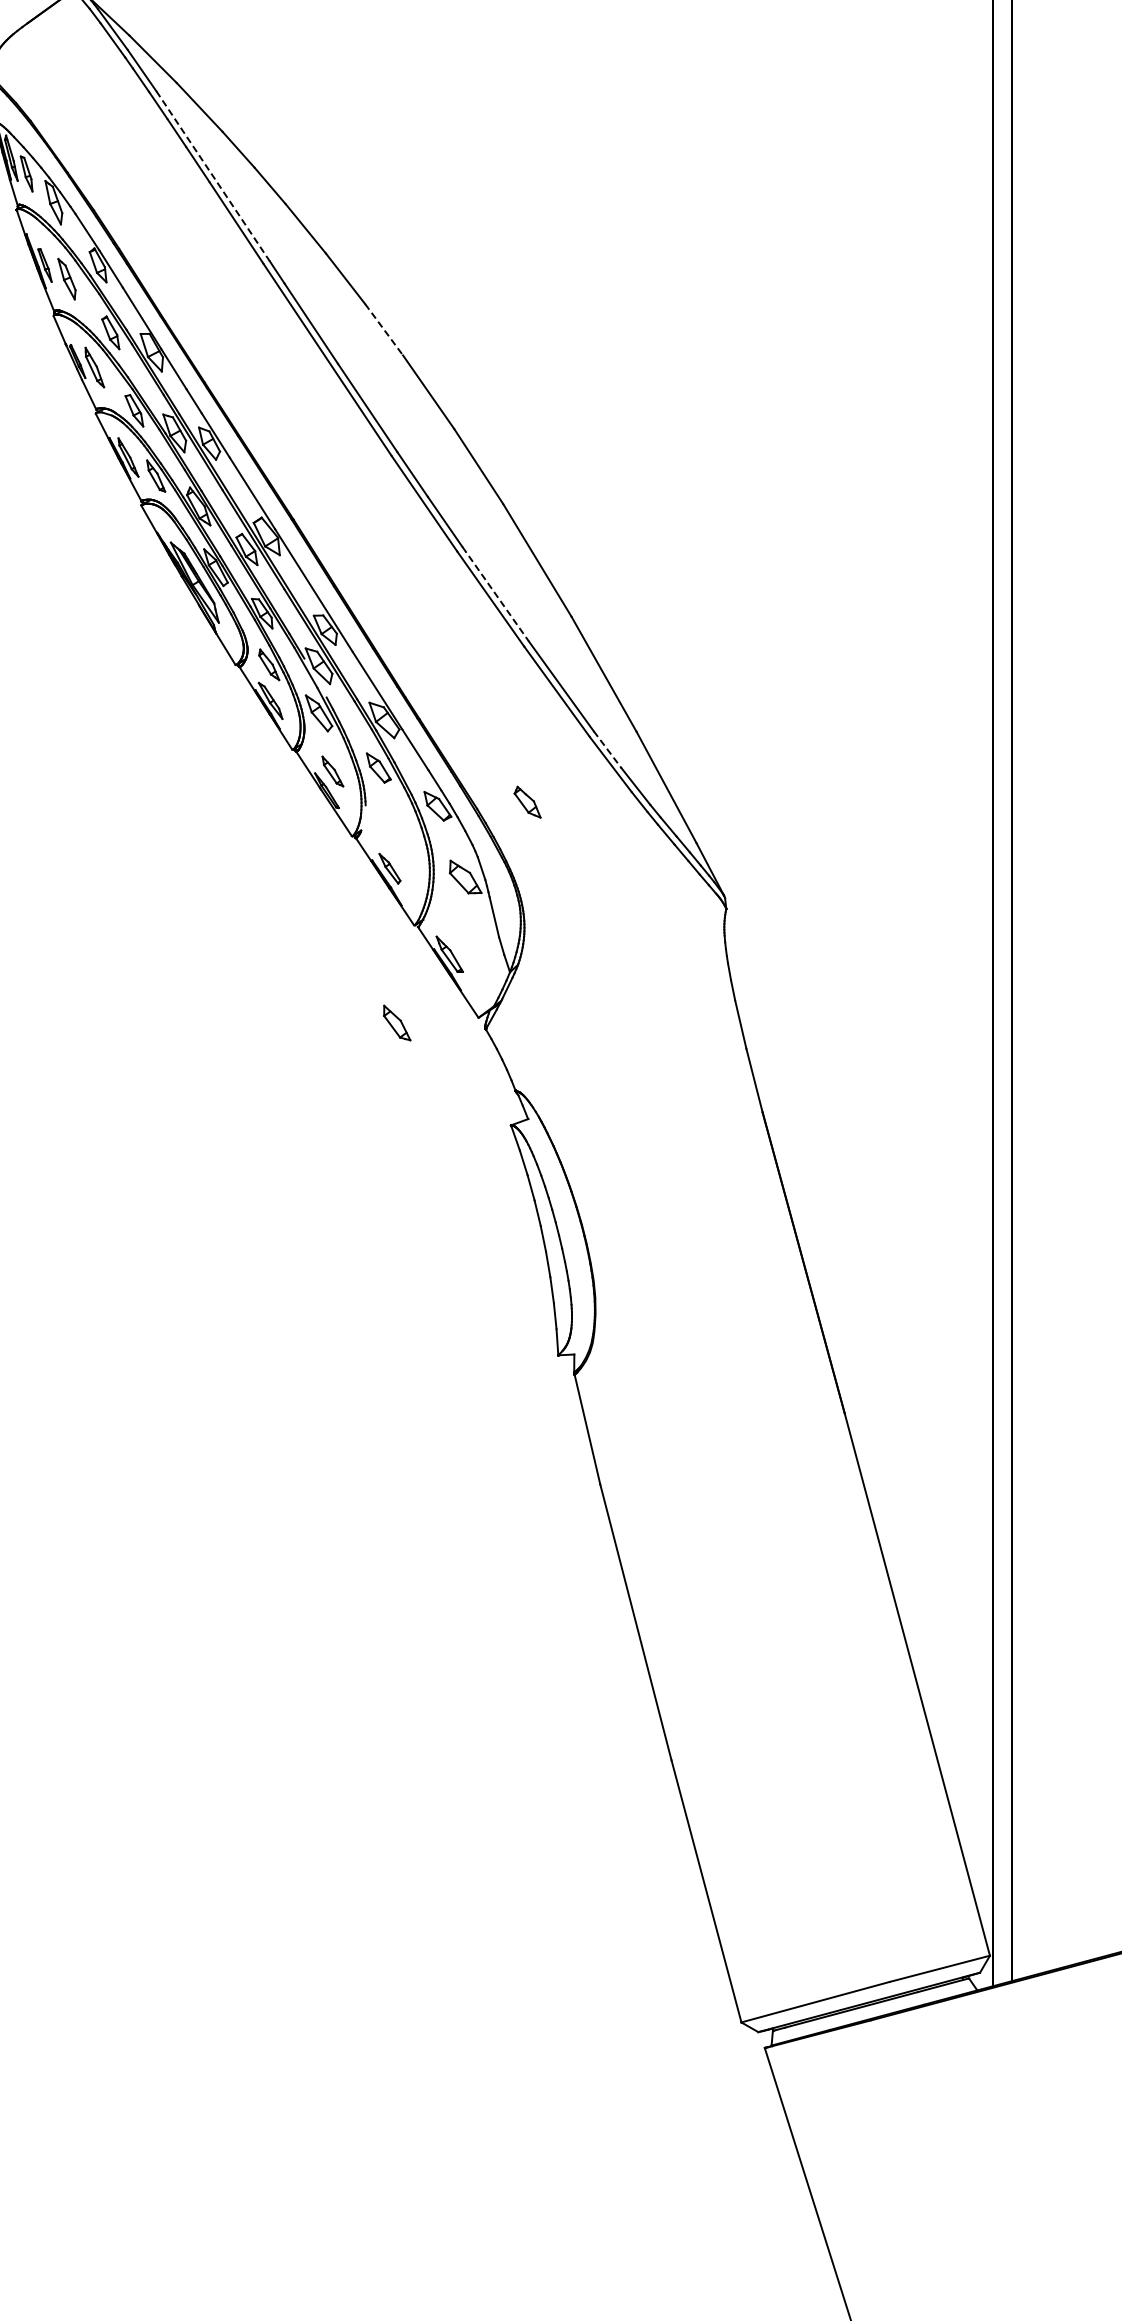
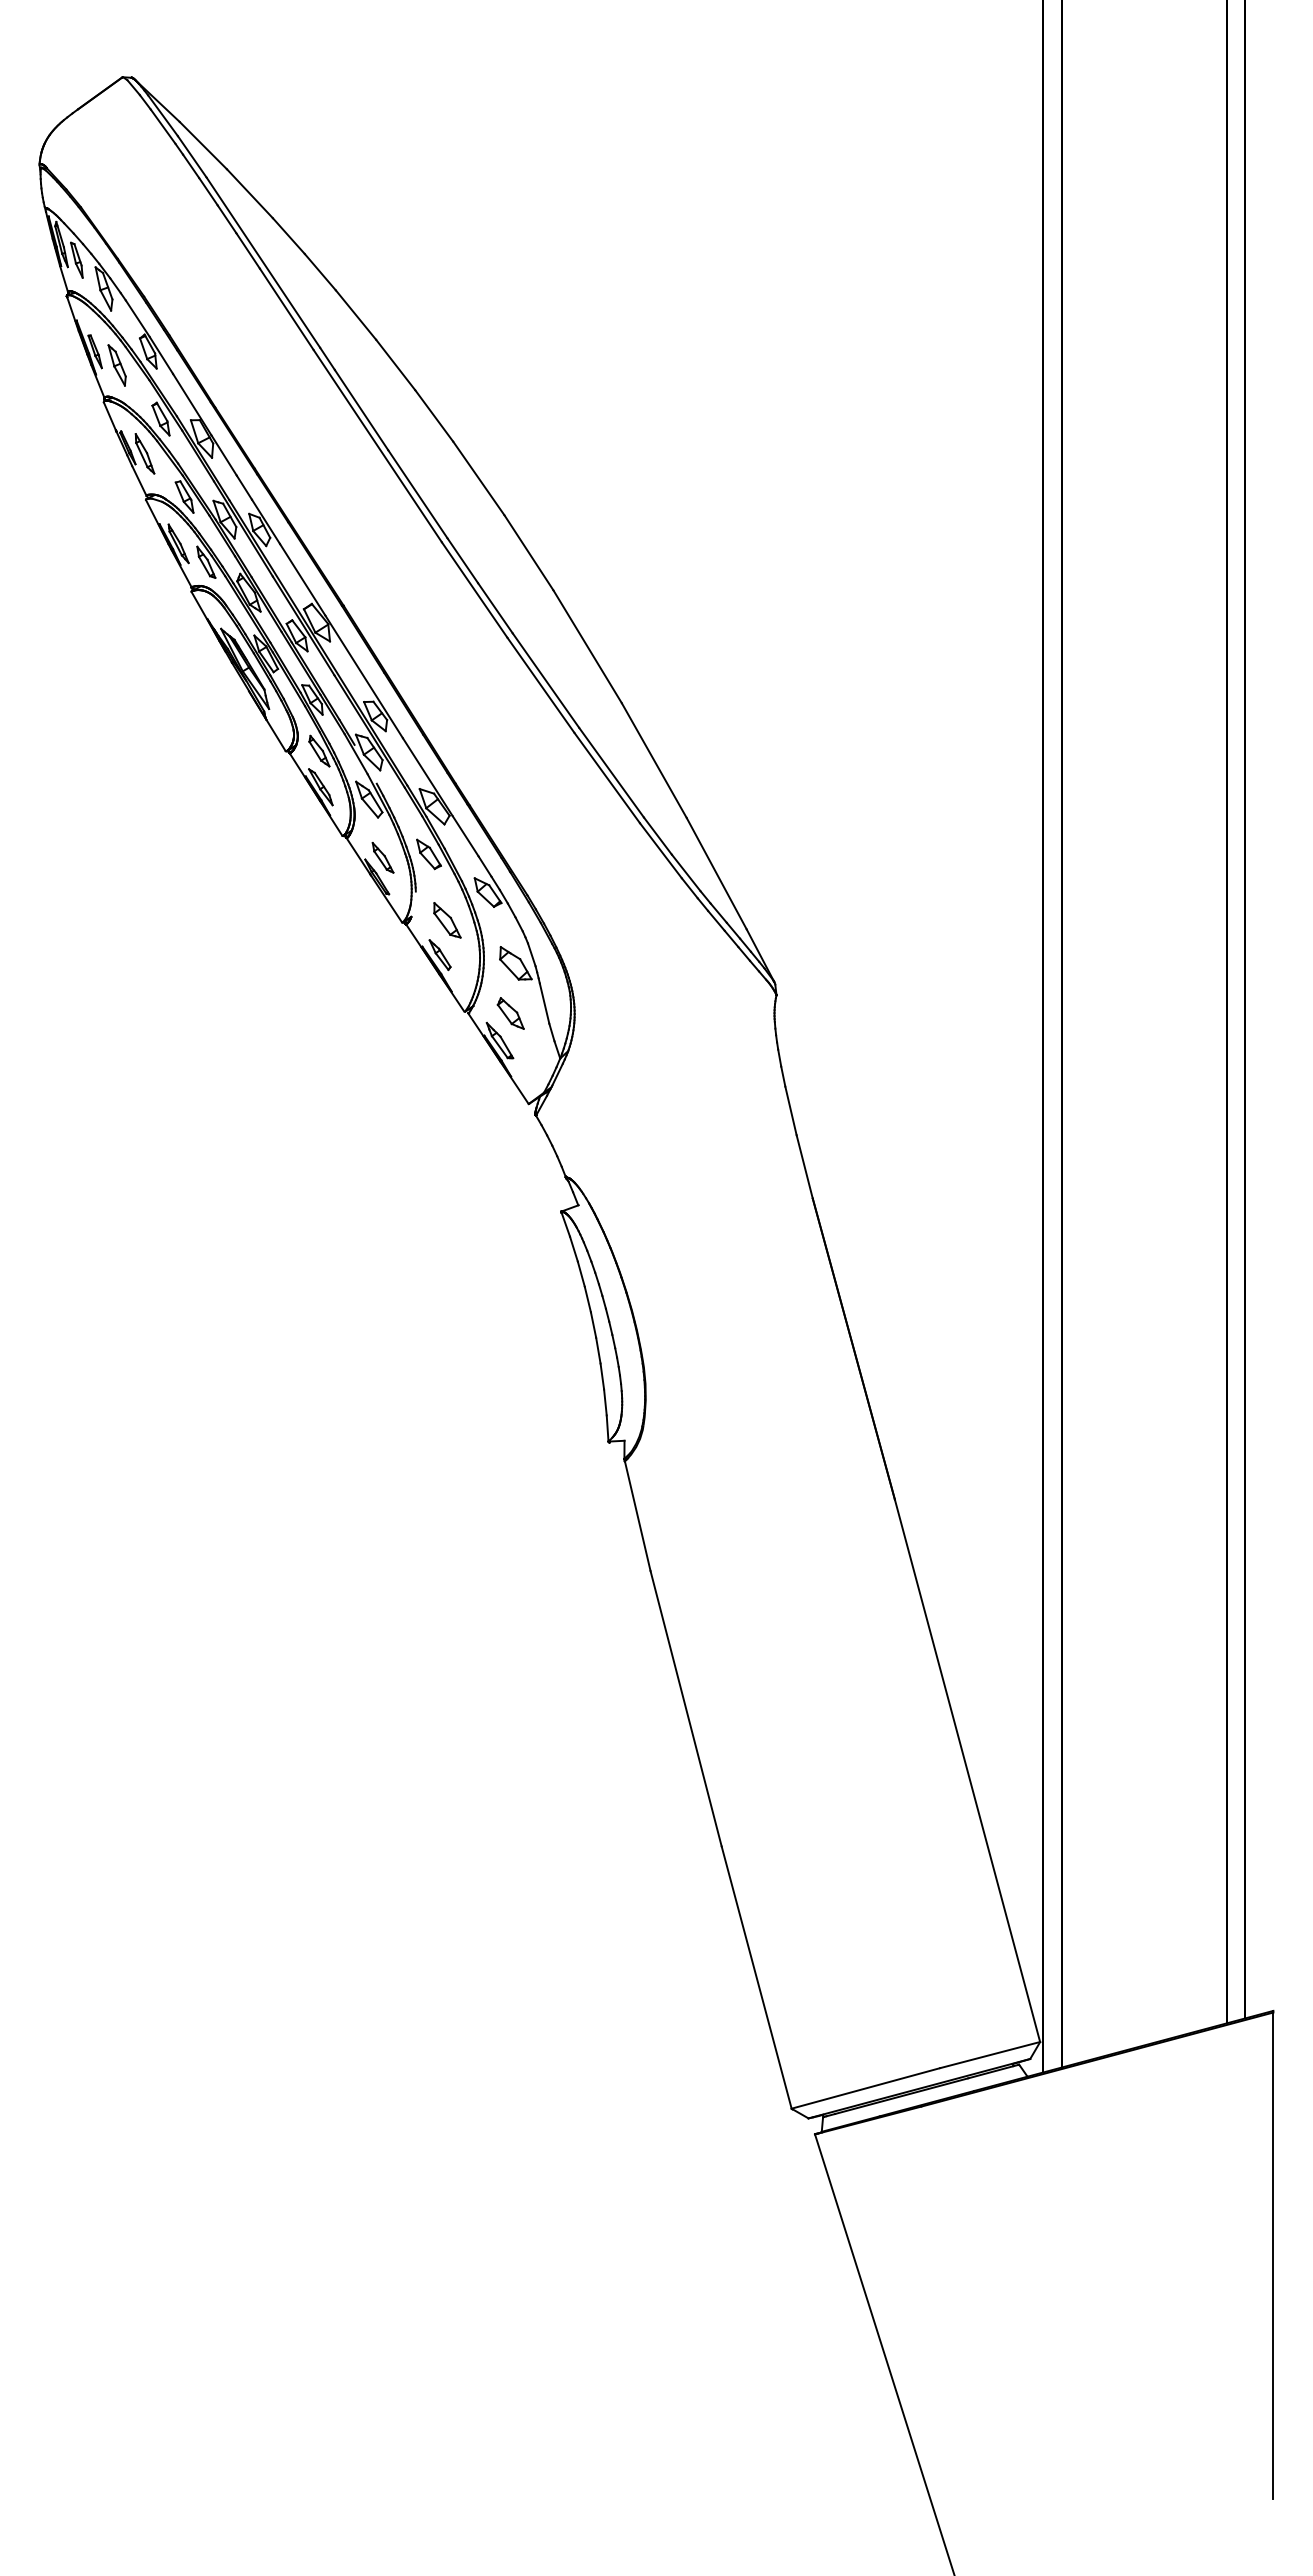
line: (213, 177) -> (263, 263), dashed -> solid
line: (384, 329) -> (434, 415), dashed -> solid
line: (496, 594) -> (546, 680), dashed -> solid
line: (608, 750) -> (658, 836), dashed -> solid
part: (527, 802) -> (510, 1013), moved
part: (397, 1023) -> (447, 920), moved

